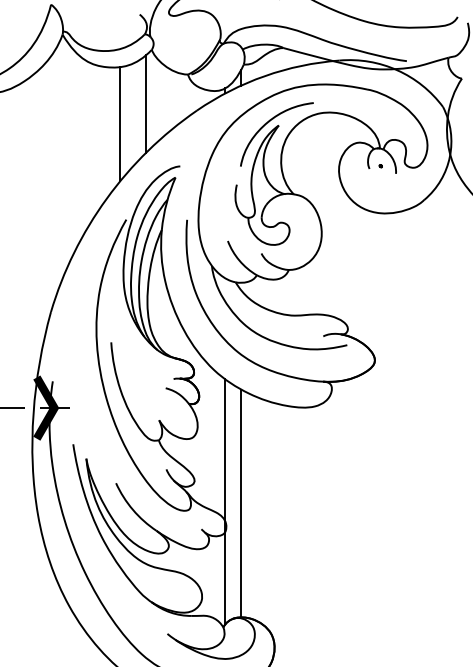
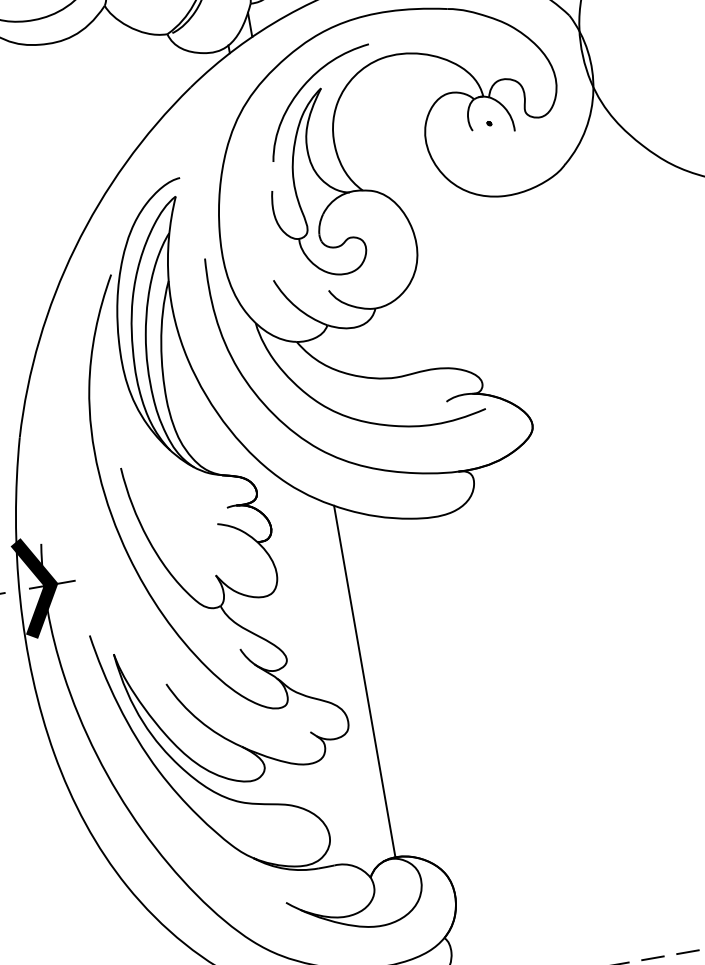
line: (145, 104) -> (109, 91), removed
line: (120, 124) -> (76, 129), removed
line: (225, 501) -> (340, 682), removed

